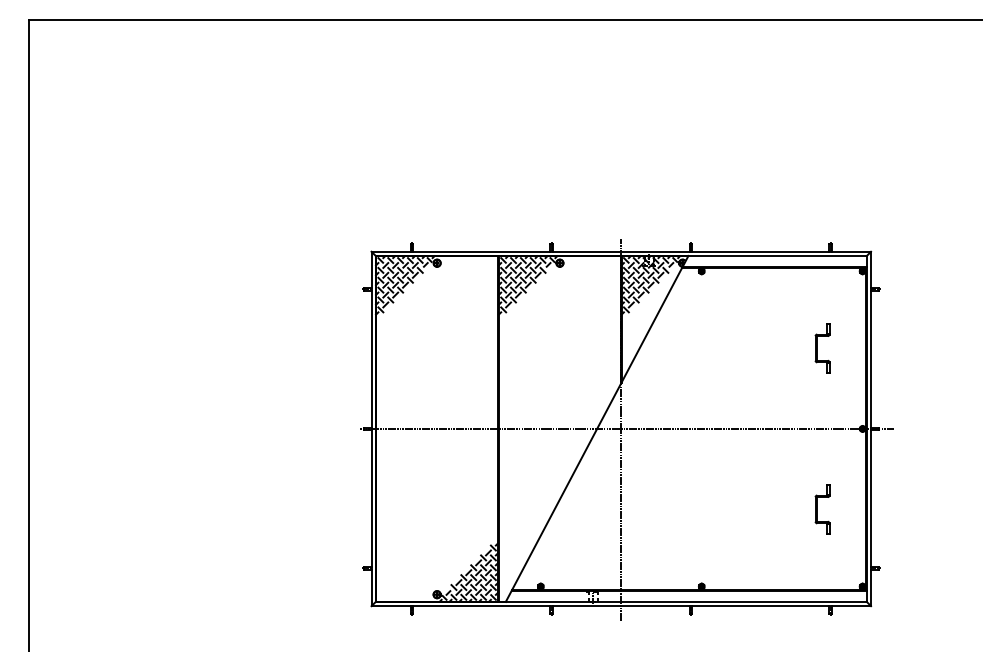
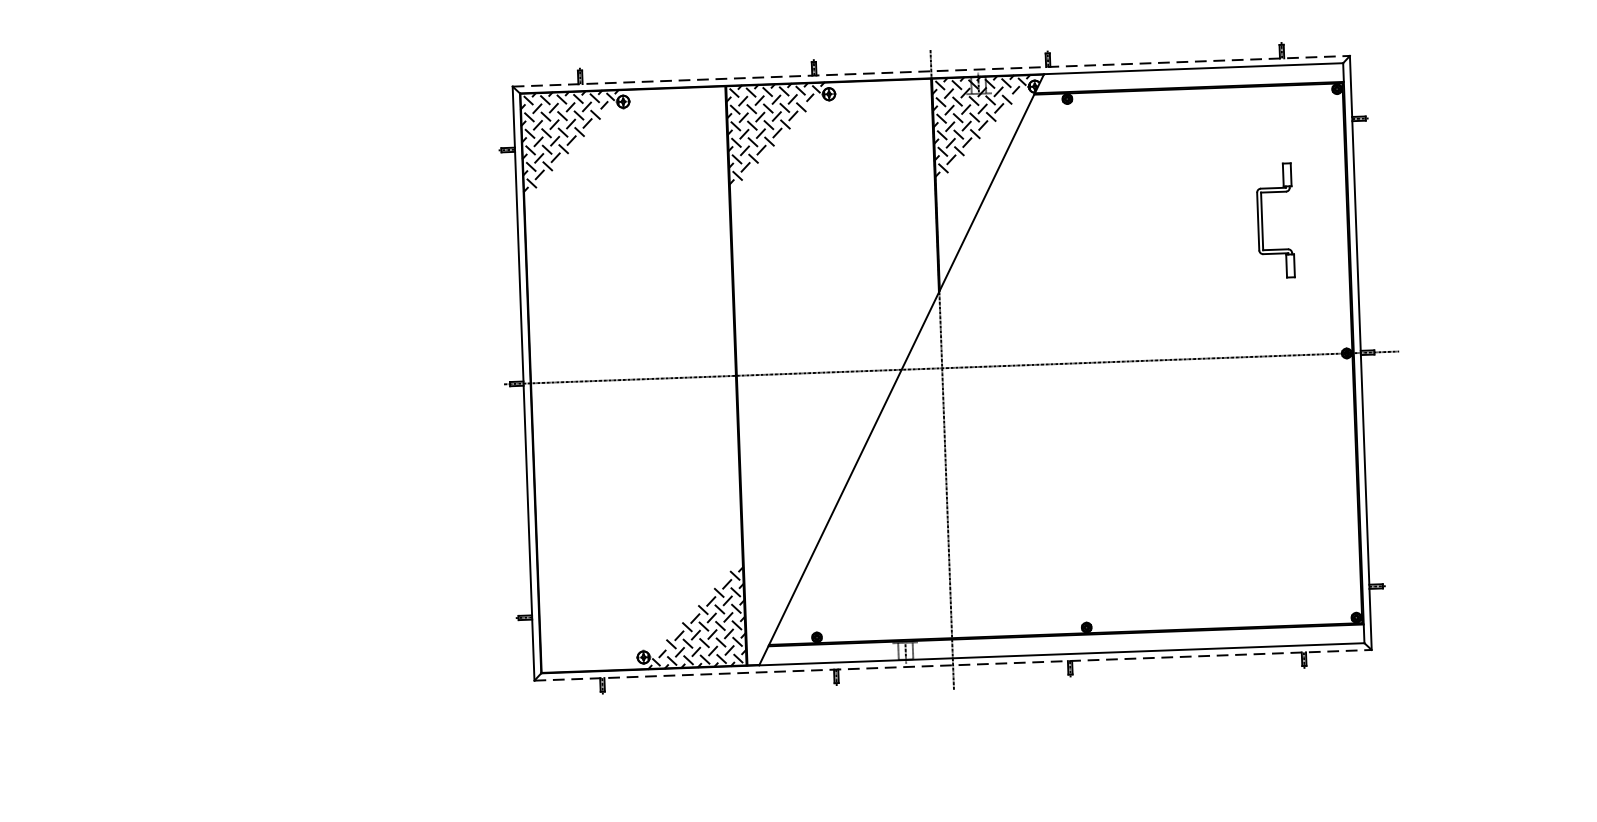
line: (621, 251) -> (931, 70), solid -> dashed
part: (822, 348) -> (1274, 221), size x1.4
part: (822, 509) -> (1284, 490), removed
line: (621, 606) -> (953, 665), solid -> dashed

